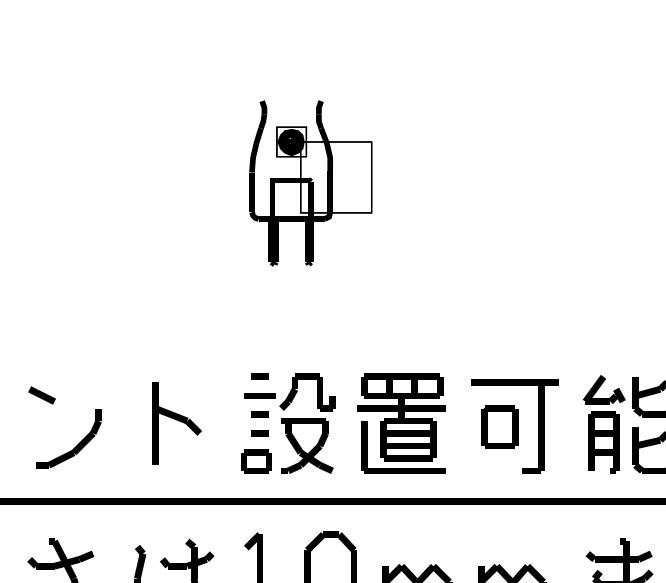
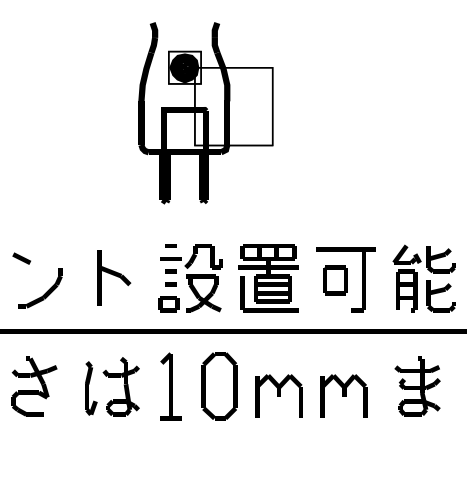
part: (310, 183) -> (205, 113), size x1.6

